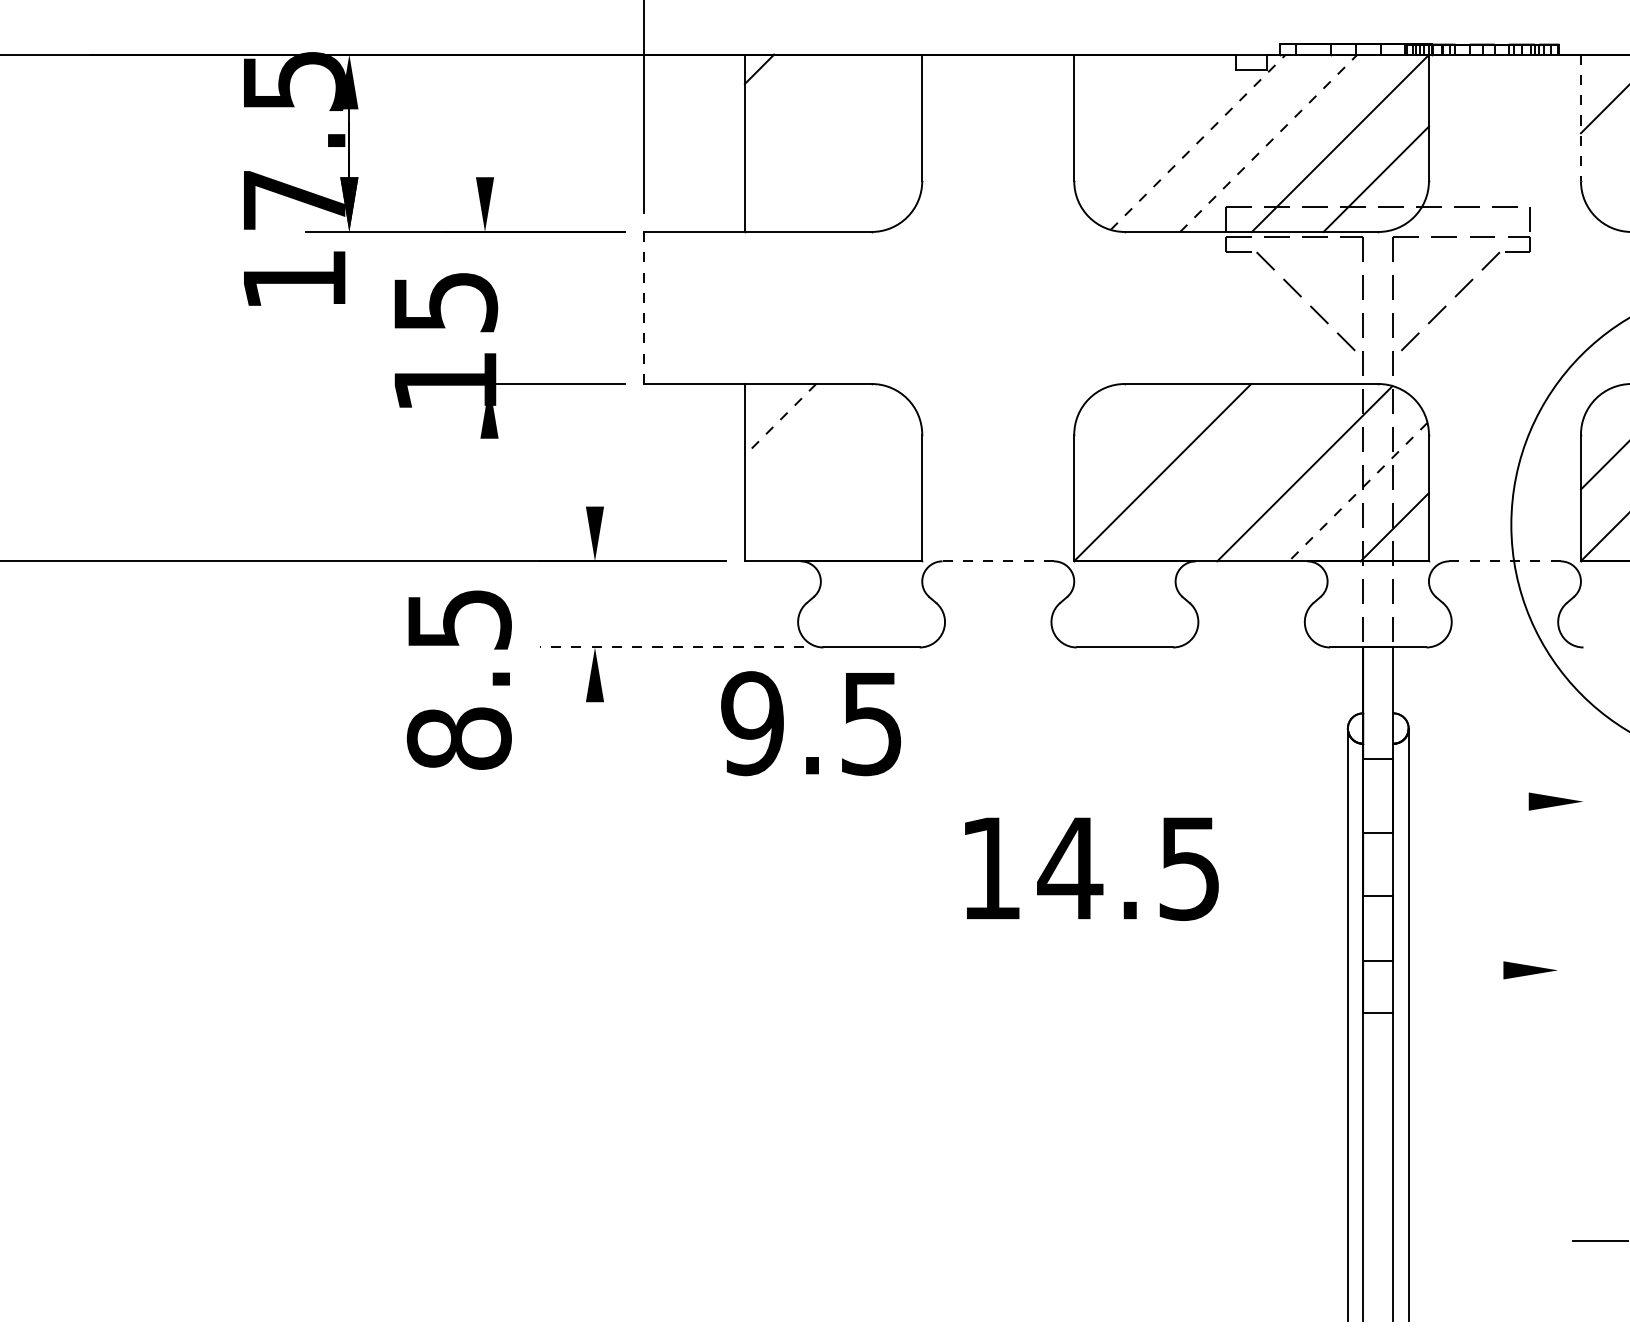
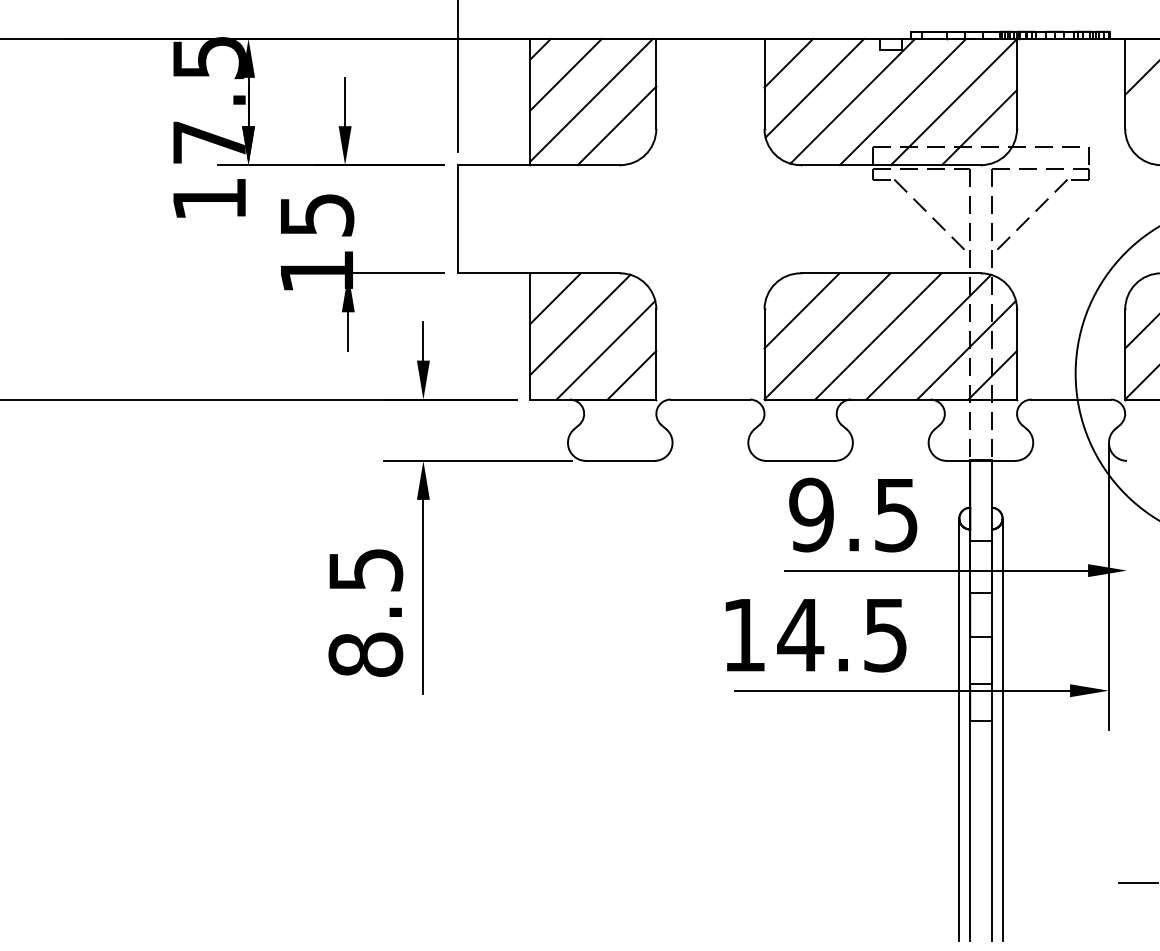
line: (1107, 87) -> (788, 62), added
line: (794, 104) -> (565, 74), added
line: (1581, 118) -> (1125, 84), dashed -> solid
line: (1144, 122) -> (814, 87), added
line: (831, 139) -> (591, 99), added
line: (1199, 141) -> (853, 100), dashed -> solid
line: (485, 142) -> (345, 101), added
line: (1269, 142) -> (903, 101), dashed -> solid
line: (866, 176) -> (616, 125), added
line: (642, 308) -> (457, 219), dashed -> solid
line: (780, 419) -> (555, 298), dashed -> solid
line: (1126, 436) -> (801, 310), added
line: (815, 455) -> (580, 324), added
line: (489, 465) -> (348, 331), added
line: (1234, 472) -> (878, 336), added
line: (595, 478) -> (423, 340), added
line: (850, 490) -> (605, 349), added
line: (1357, 492) -> (966, 350), dashed -> solid
line: (887, 526) -> (631, 374), added
line: (998, 561) -> (710, 399), dashed -> solid
line: (1505, 561) -> (1071, 399), dashed -> solid
line: (672, 646) -> (478, 460), dashed -> solid
text: (458, 679) -> (365, 612), moved
text: (811, 722) -> (853, 514), moved
line: (1315, 801) -> (936, 570), added
line: (1557, 823) -> (1108, 586), added
line: (595, 837) -> (423, 596), added
text: (1091, 868) -> (815, 635), moved
line: (1268, 970) -> (902, 690), added

